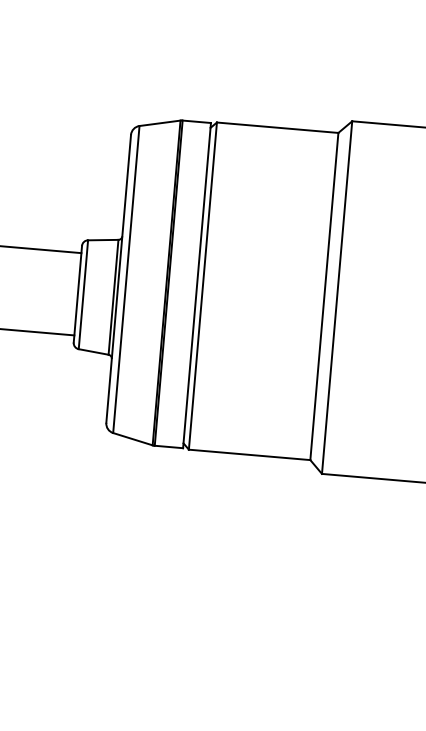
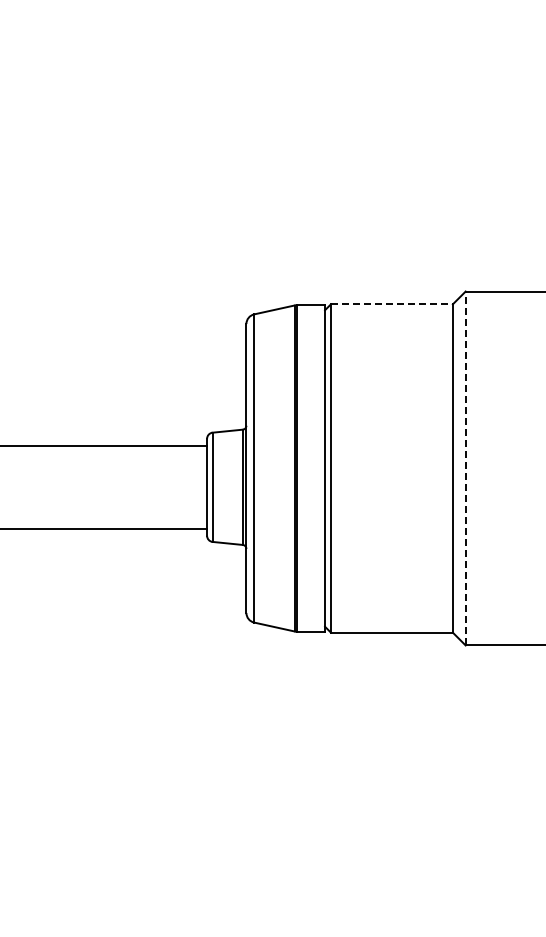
line: (277, 127) -> (391, 304), solid -> dashed
line: (336, 297) -> (465, 468), solid -> dashed

